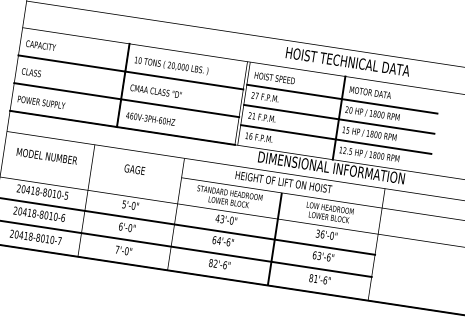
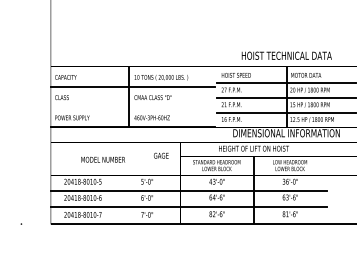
line: (125, 100) -> (132, 107), removed
text: (46, 155) -> (102, 159), moved
text: (135, 169) -> (161, 155), moved

